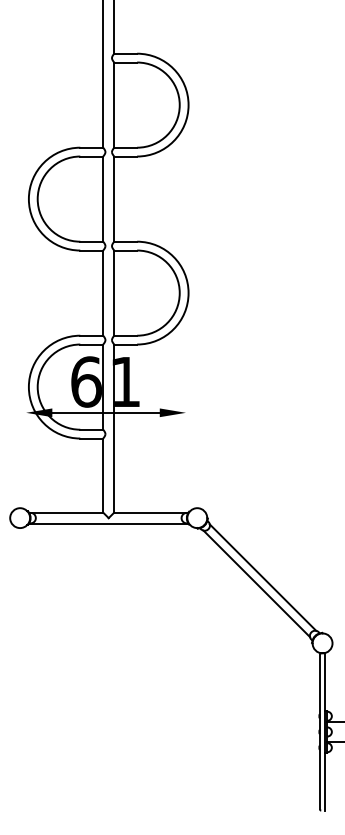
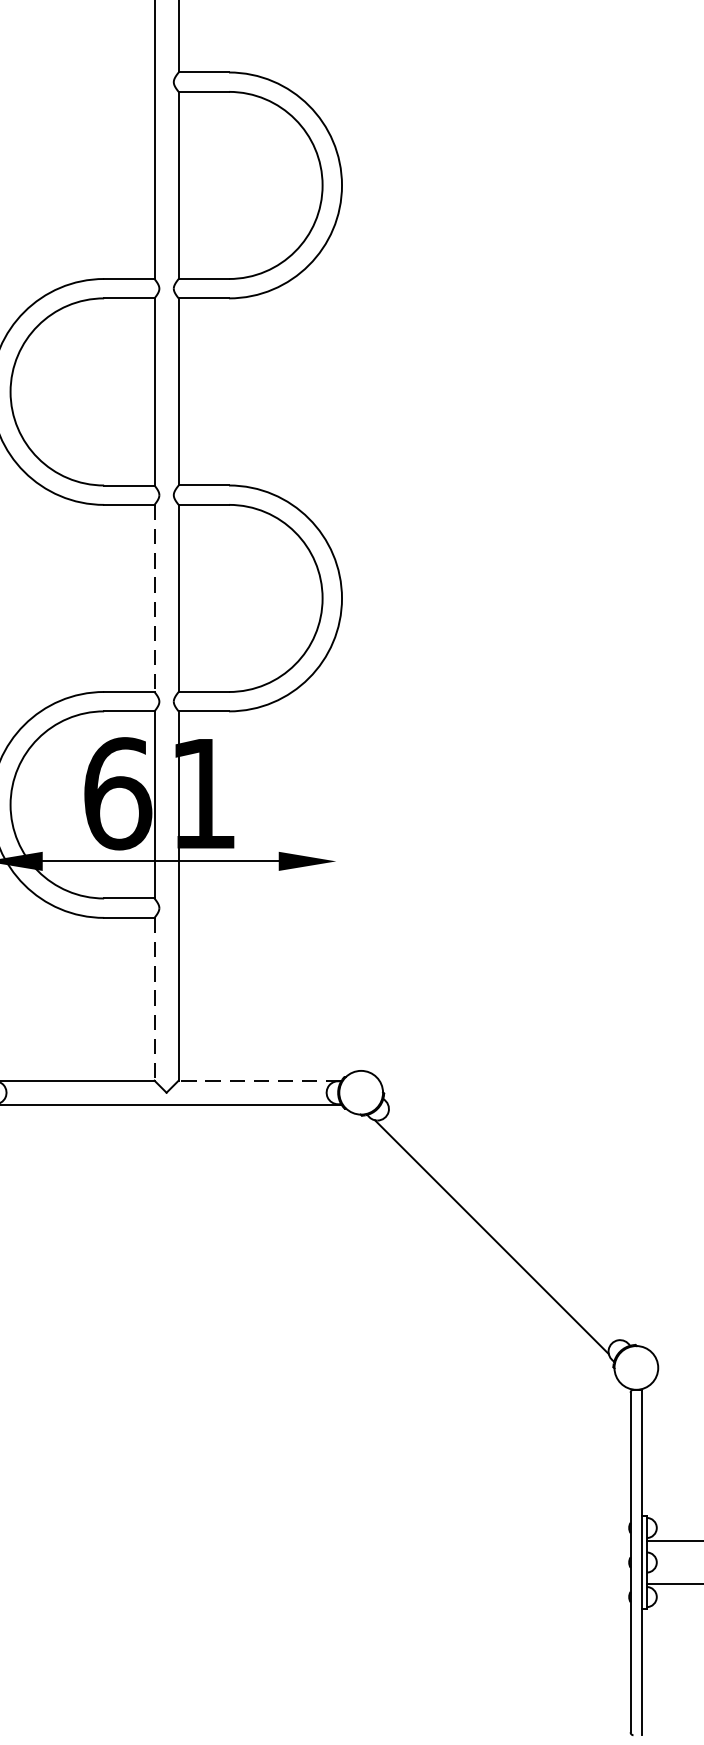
line: (103, 293) -> (155, 599), solid -> dashed
line: (103, 476) -> (155, 1001), solid -> dashed
line: (150, 512) -> (258, 1080), solid -> dashed
line: (262, 577) -> (504, 1223), removed

